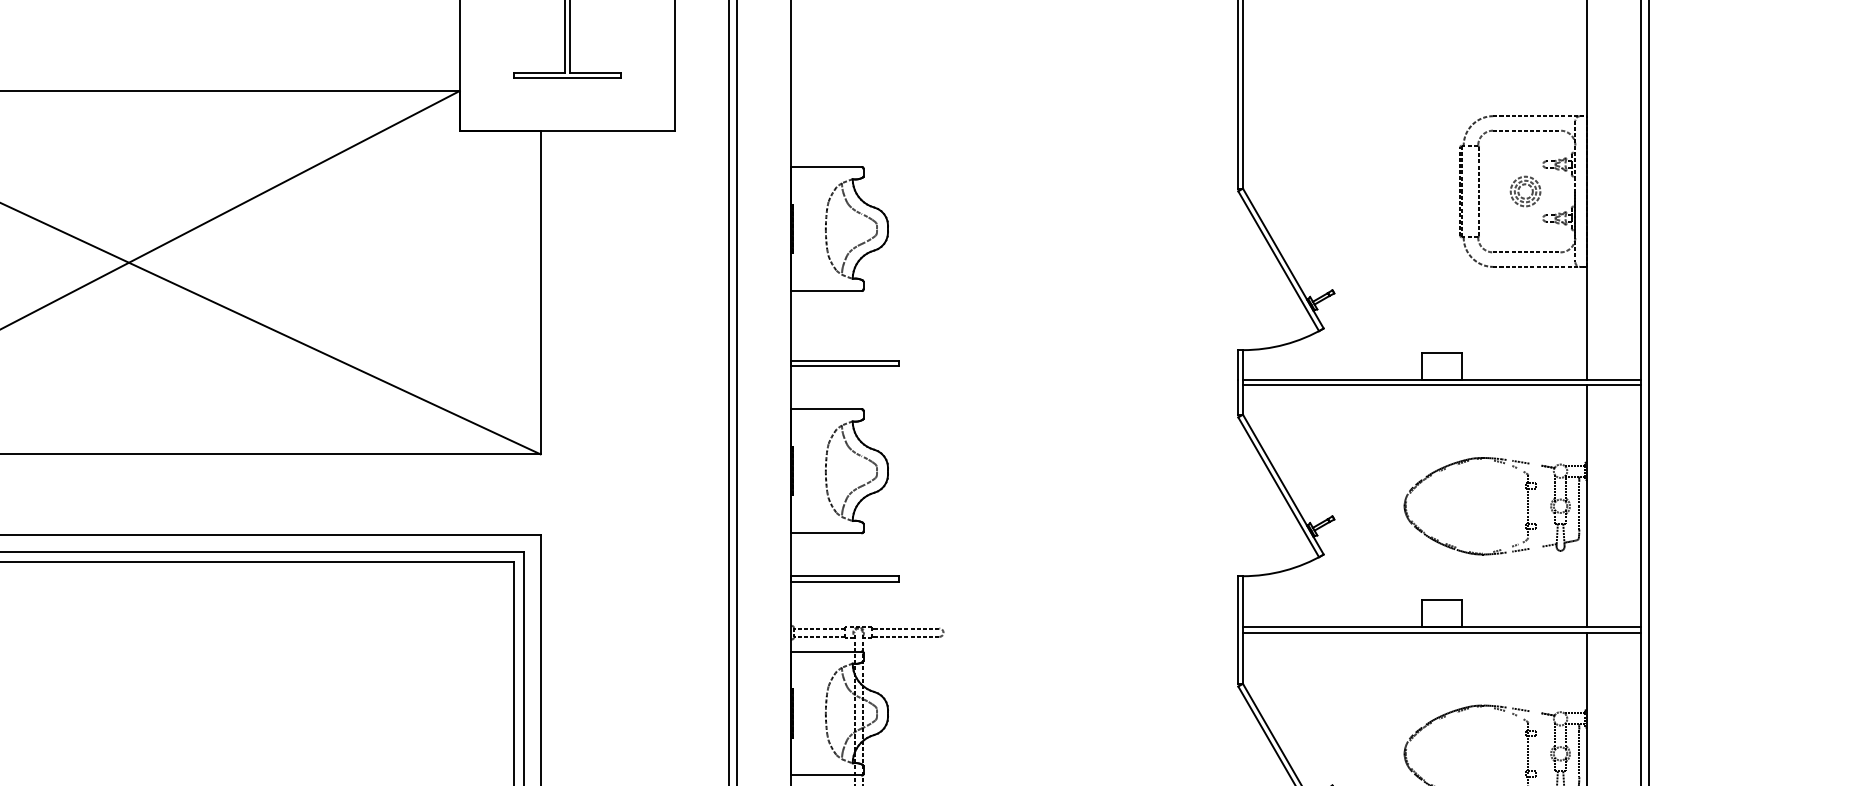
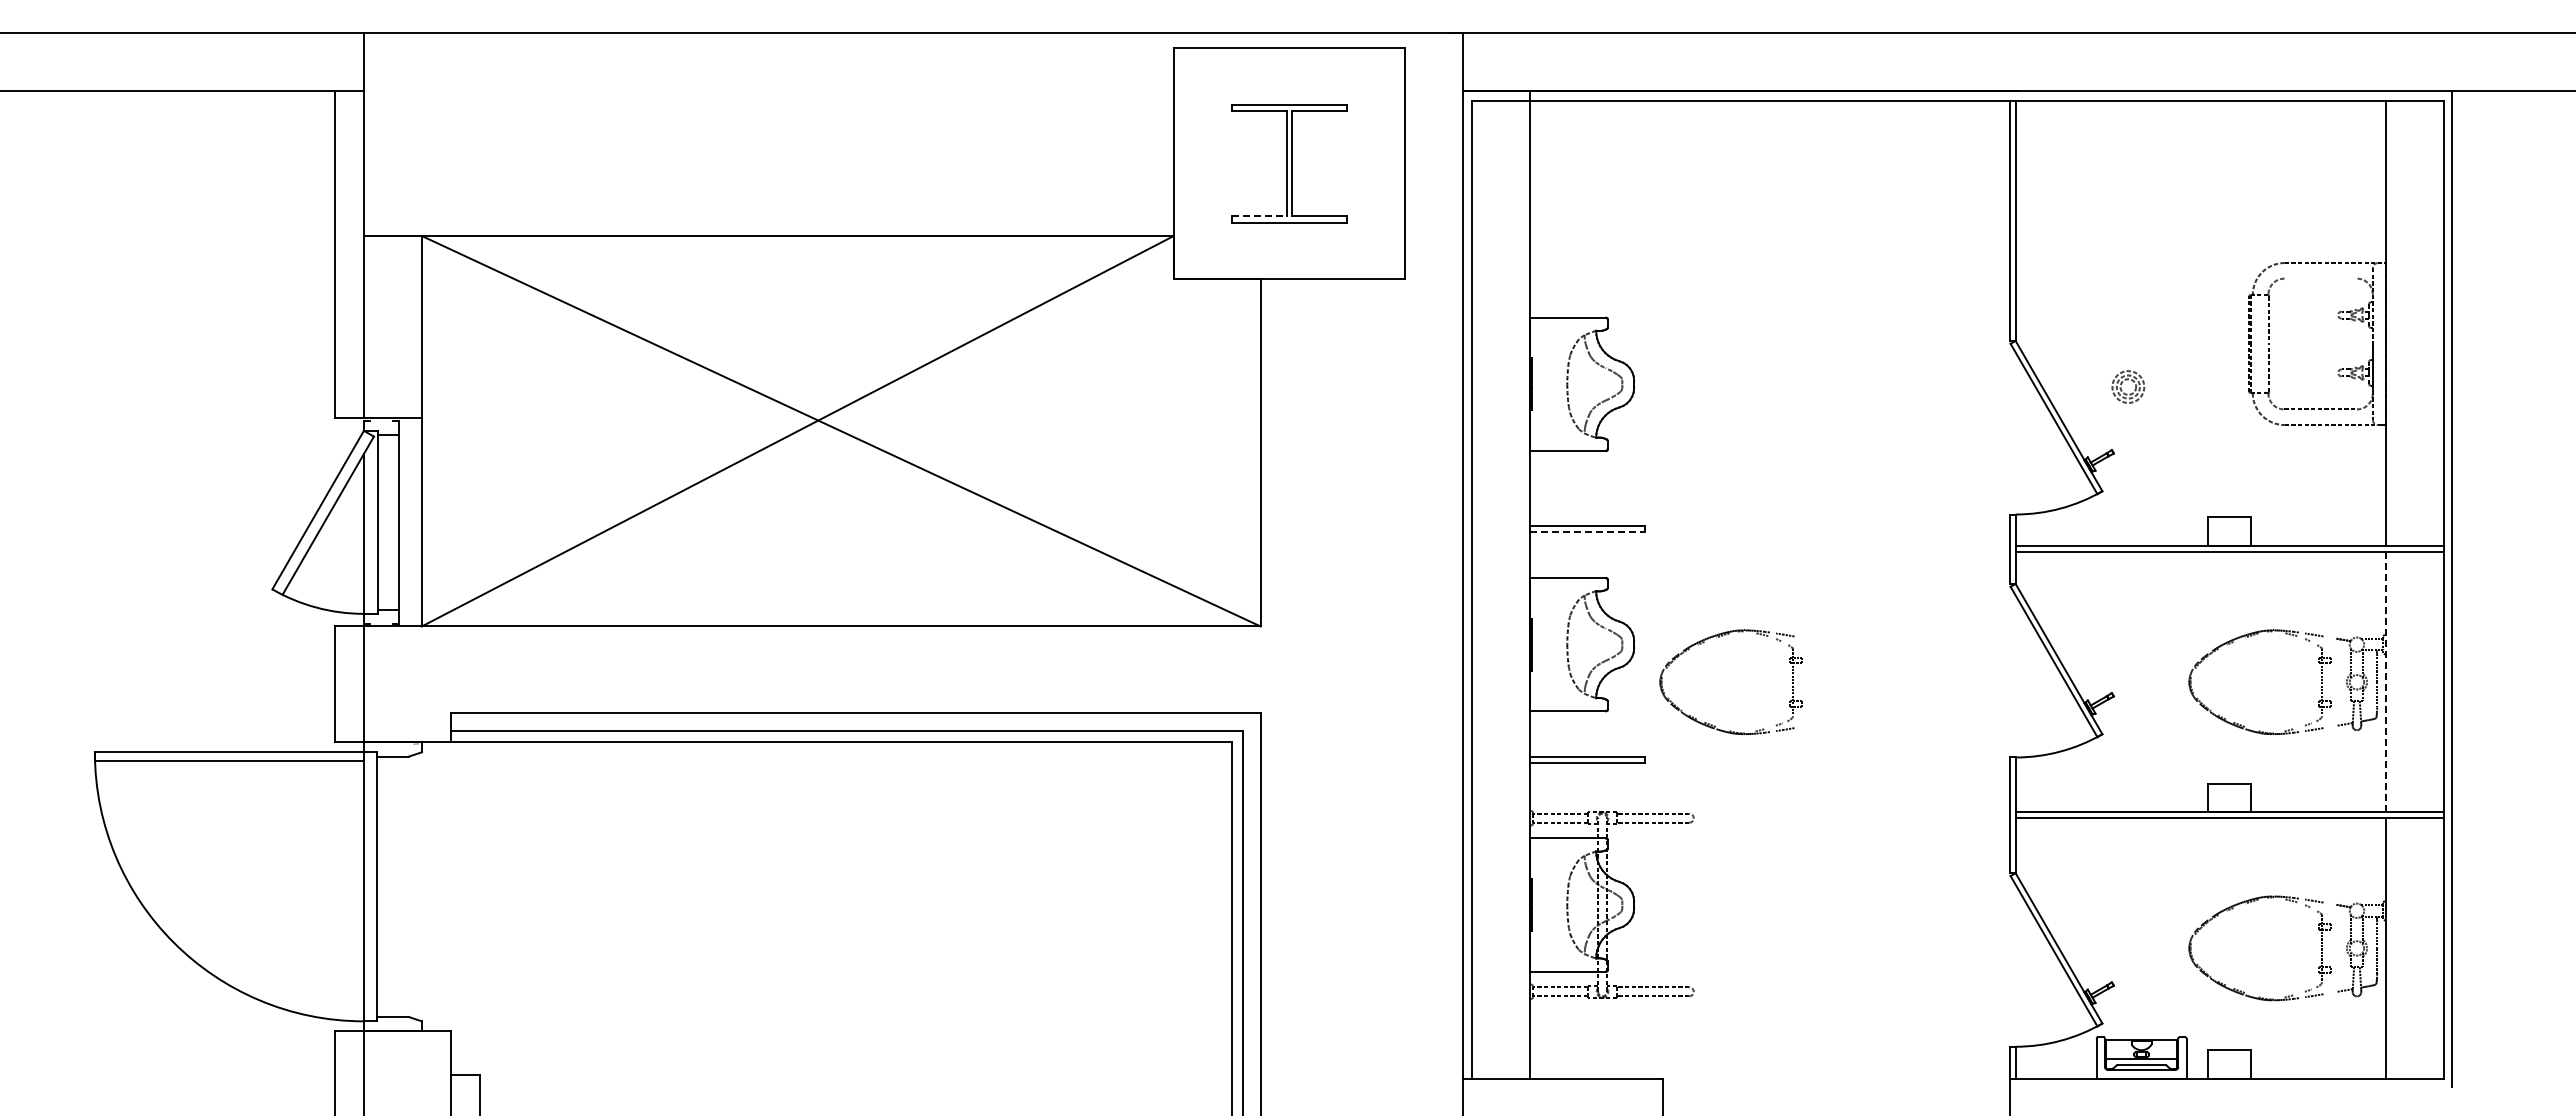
line: (539, 72) -> (1259, 216), solid -> dashed
line: (1526, 130) -> (2320, 278), removed
part: (1525, 191) -> (2128, 386), moved
line: (844, 365) -> (1587, 531), solid -> dashed
part: (967, 464) -> (1719, 637), added
line: (1587, 505) -> (2385, 681), solid -> dashed

